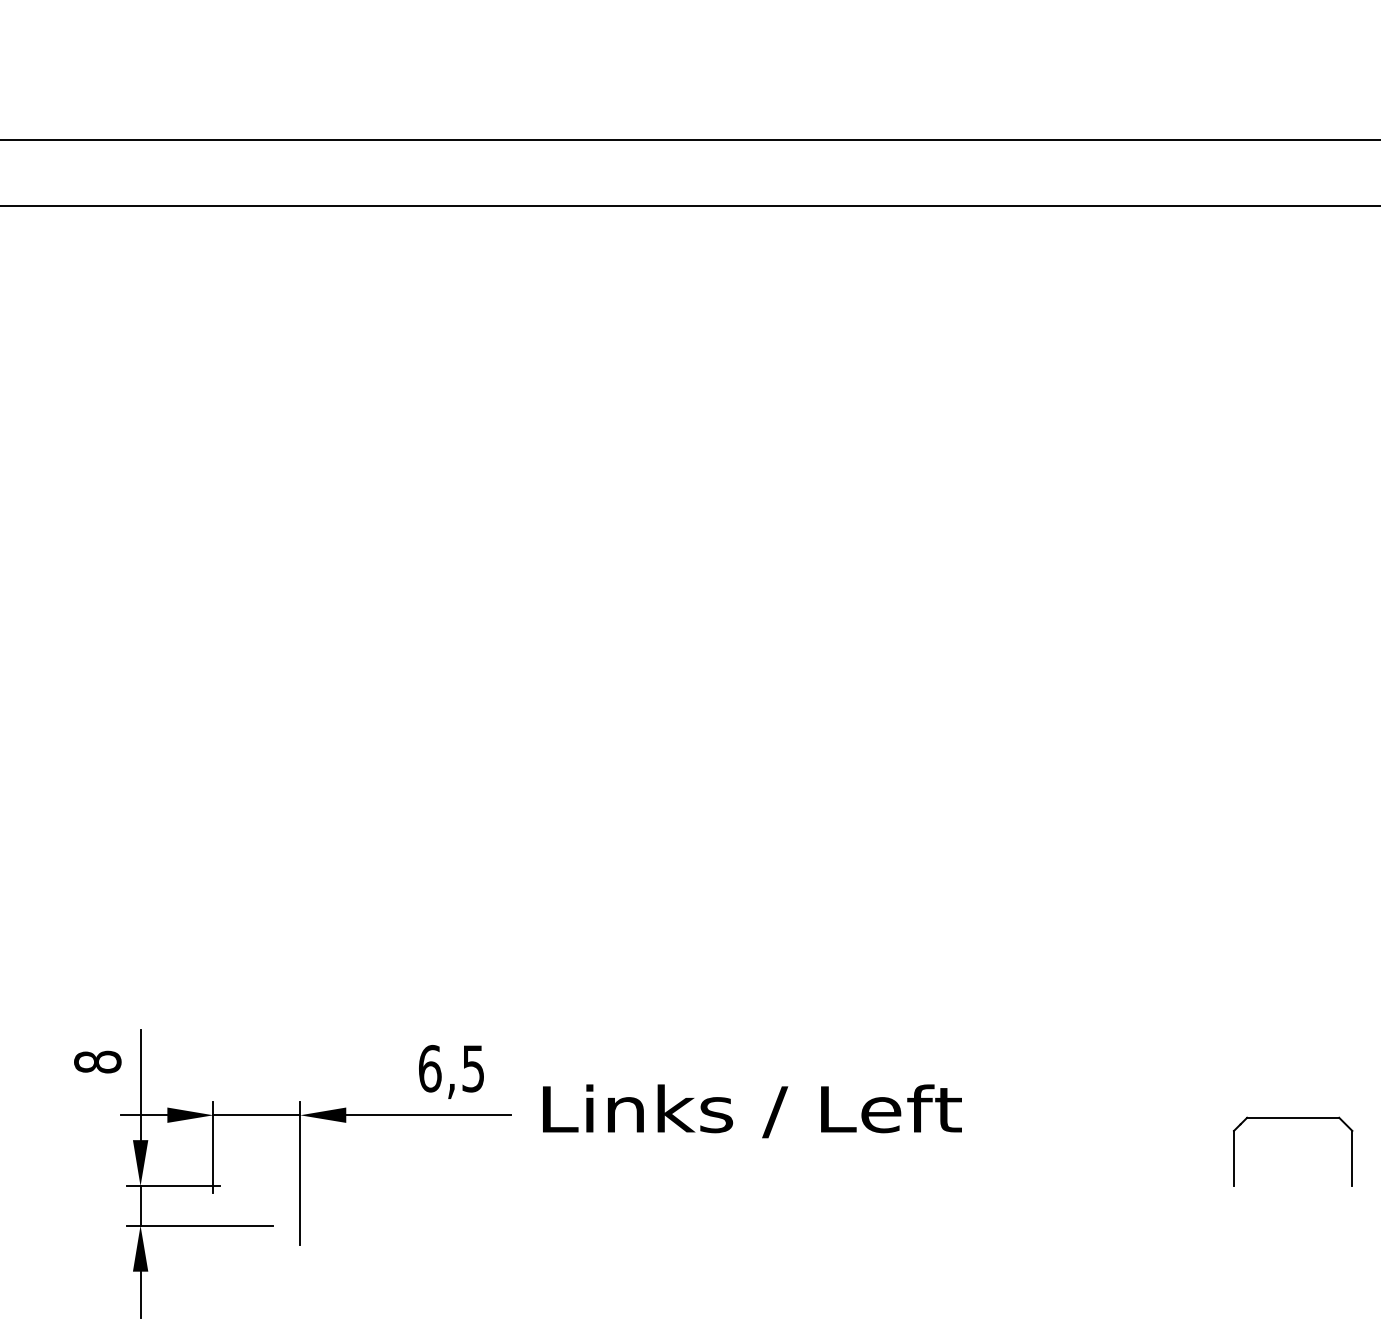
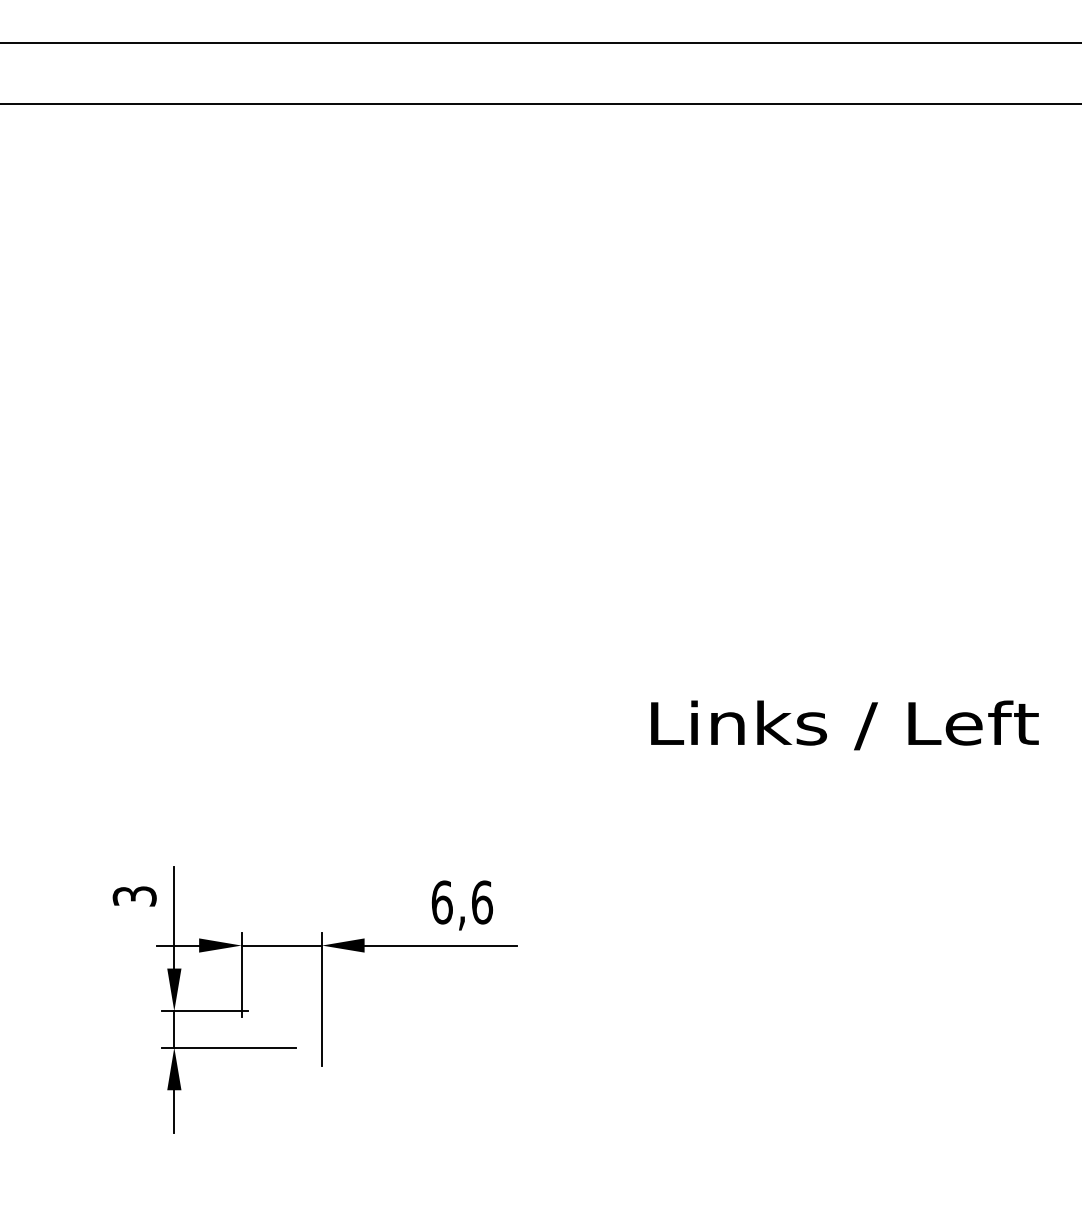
text: (97, 1061) -> (134, 895), 8 -> 3
text: (473, 1068) -> (482, 902), 6,5 -> 6,6
text: (752, 1111) -> (845, 725), moved

